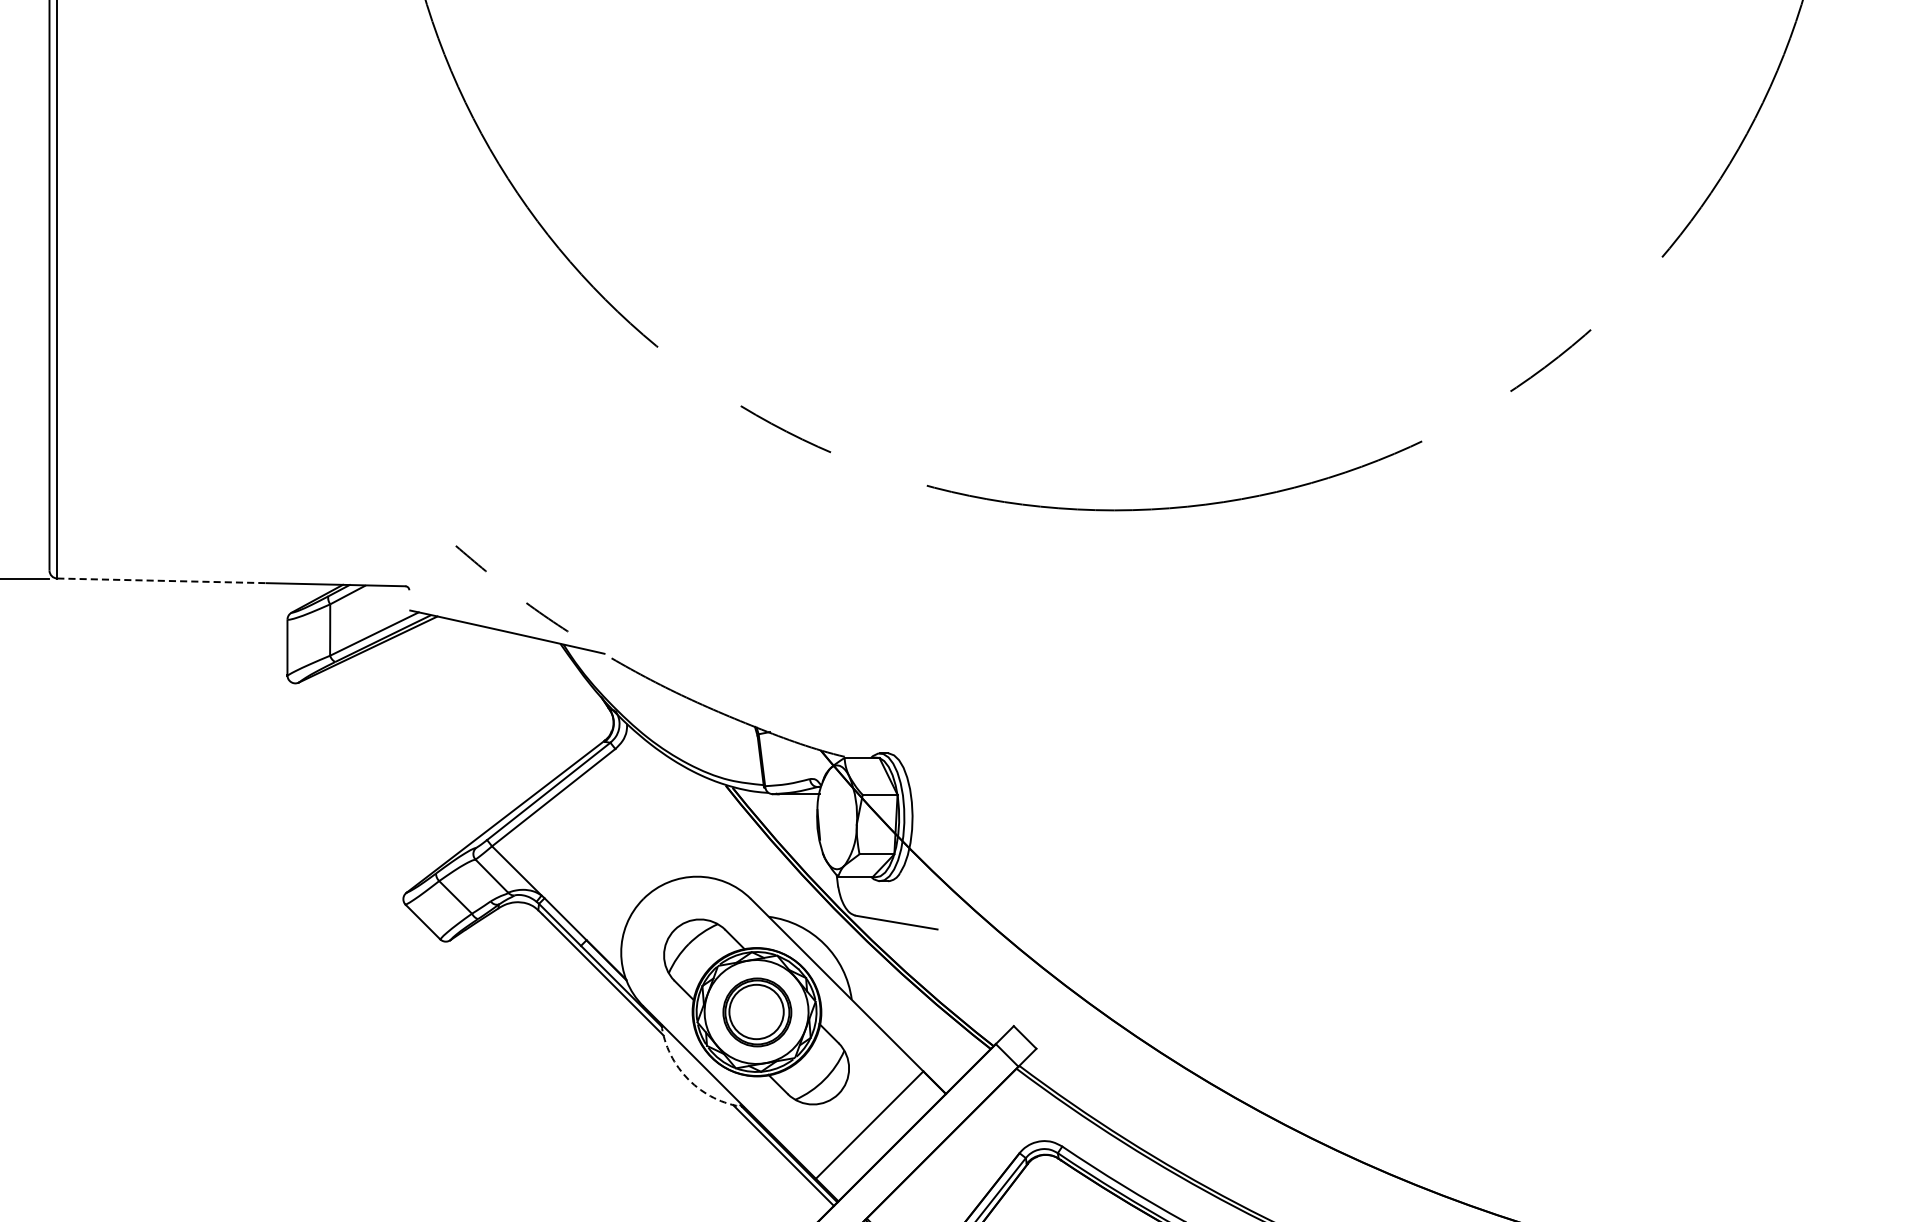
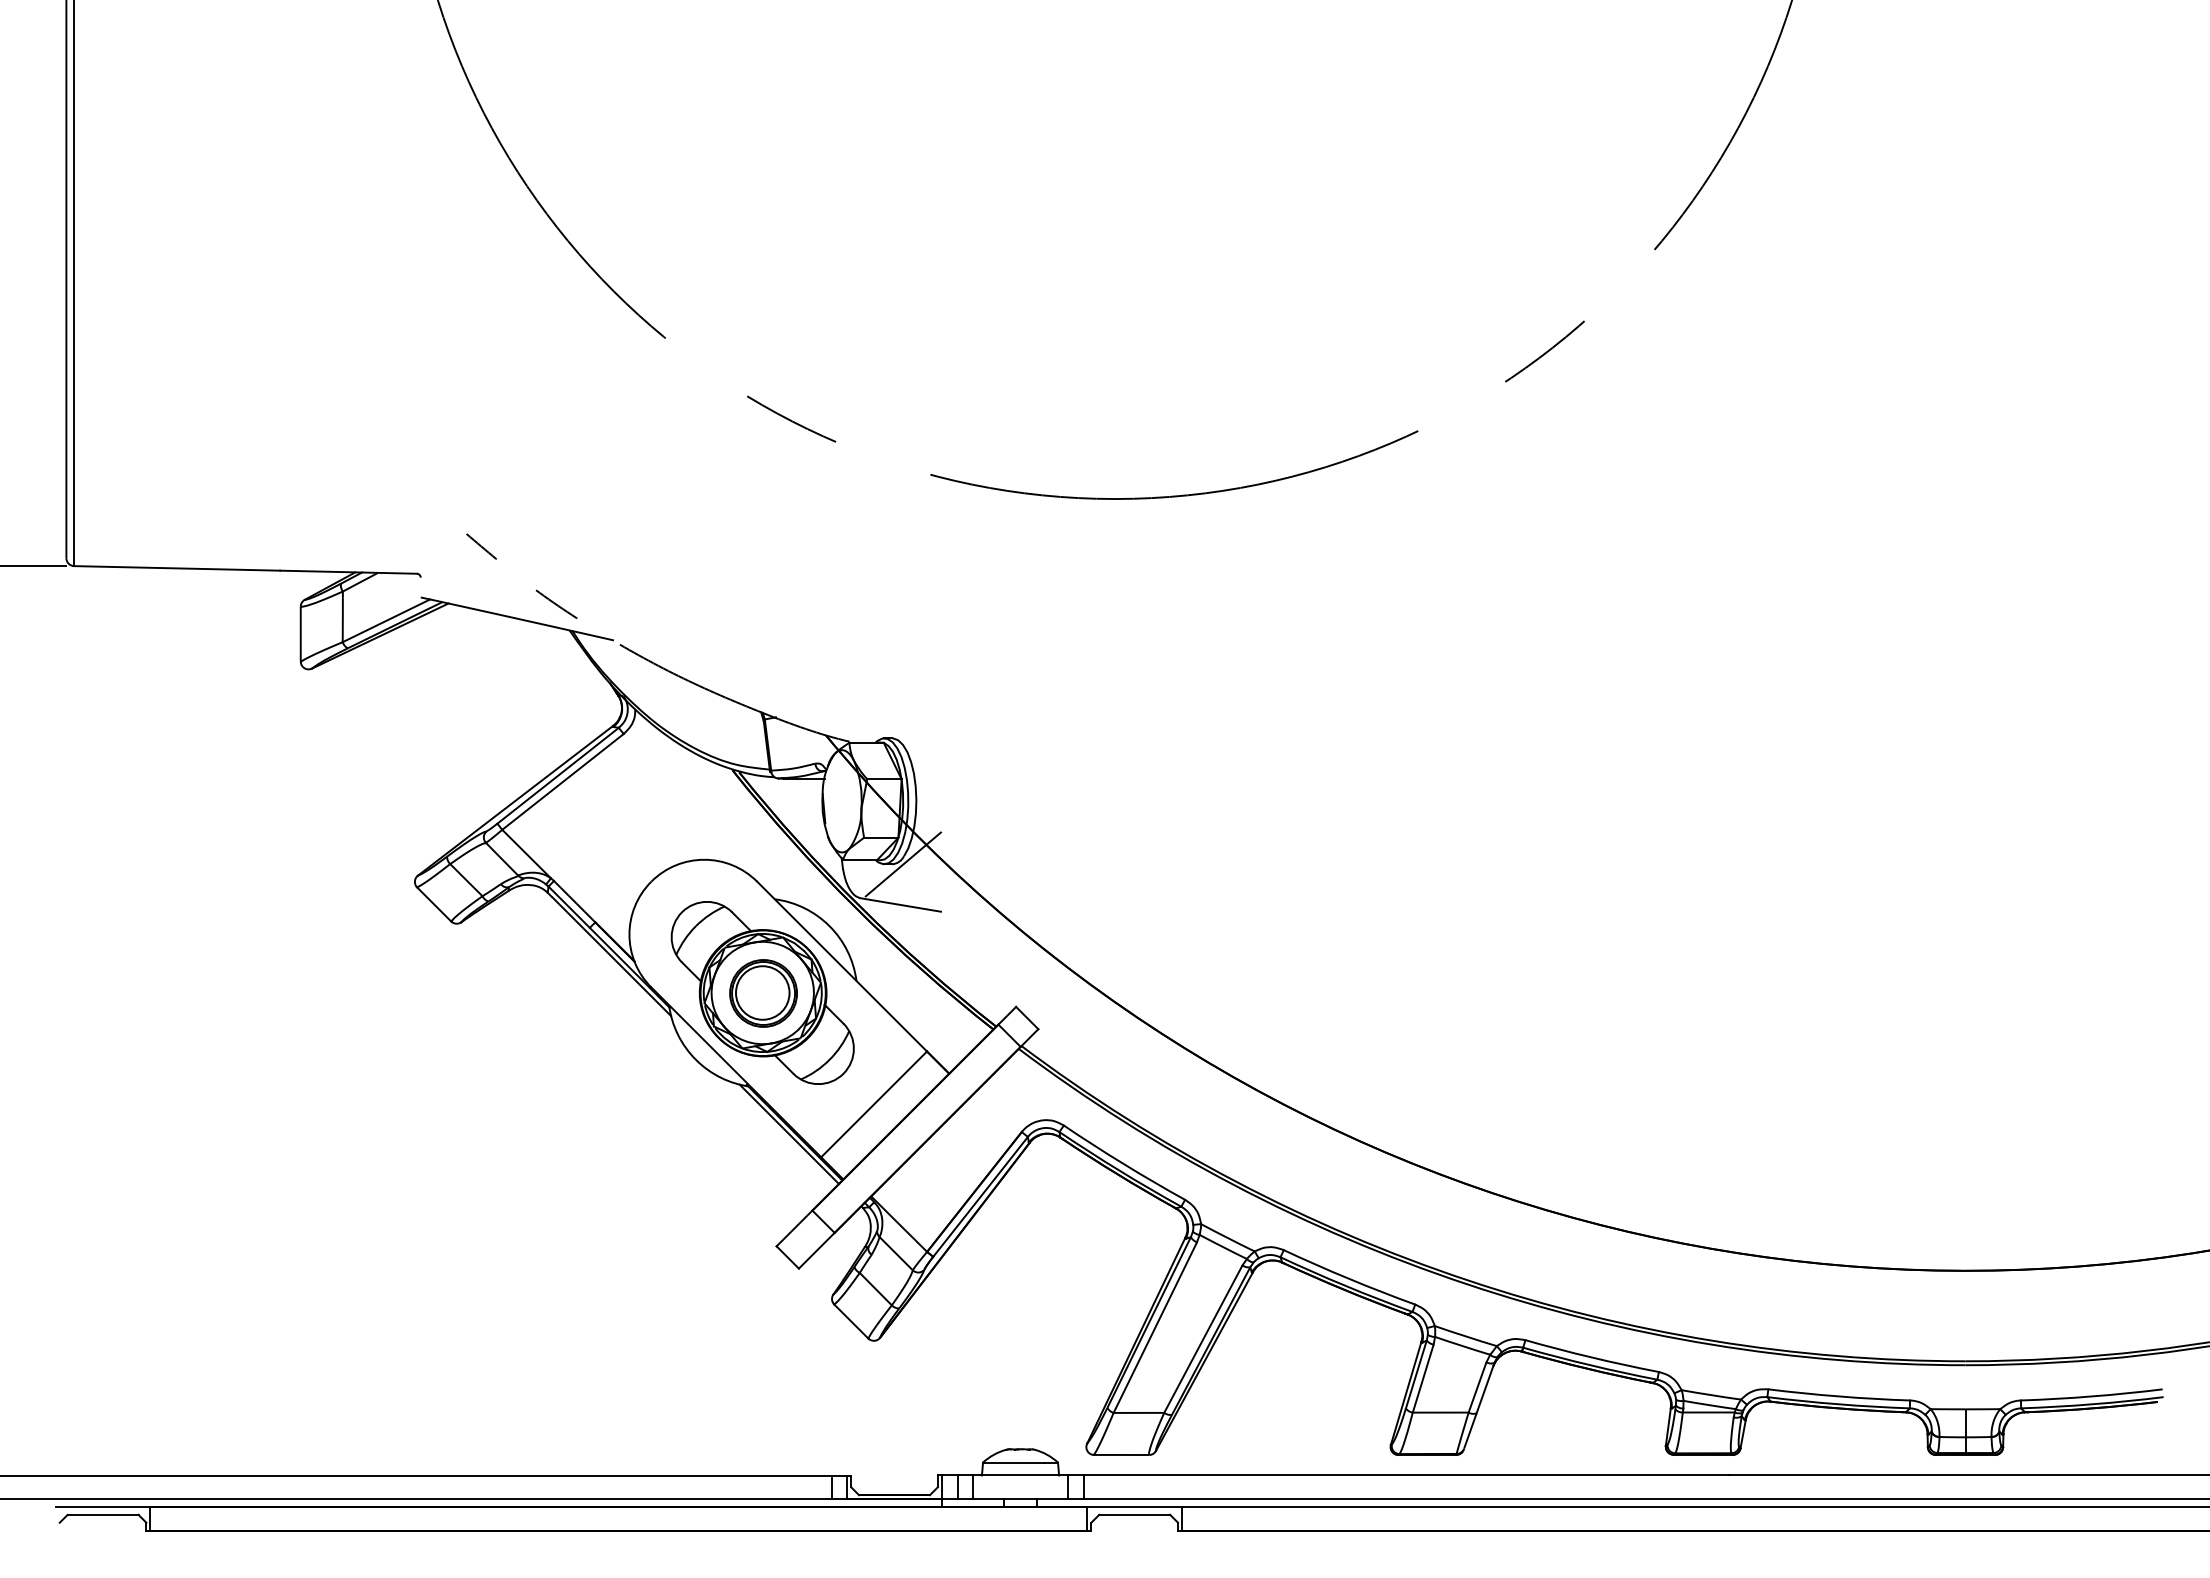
line: (162, 580) -> (177, 568), dashed -> solid
line: (898, 881) -> (902, 864), added
arc: (688, 1079) -> (695, 1059), dashed -> solid

